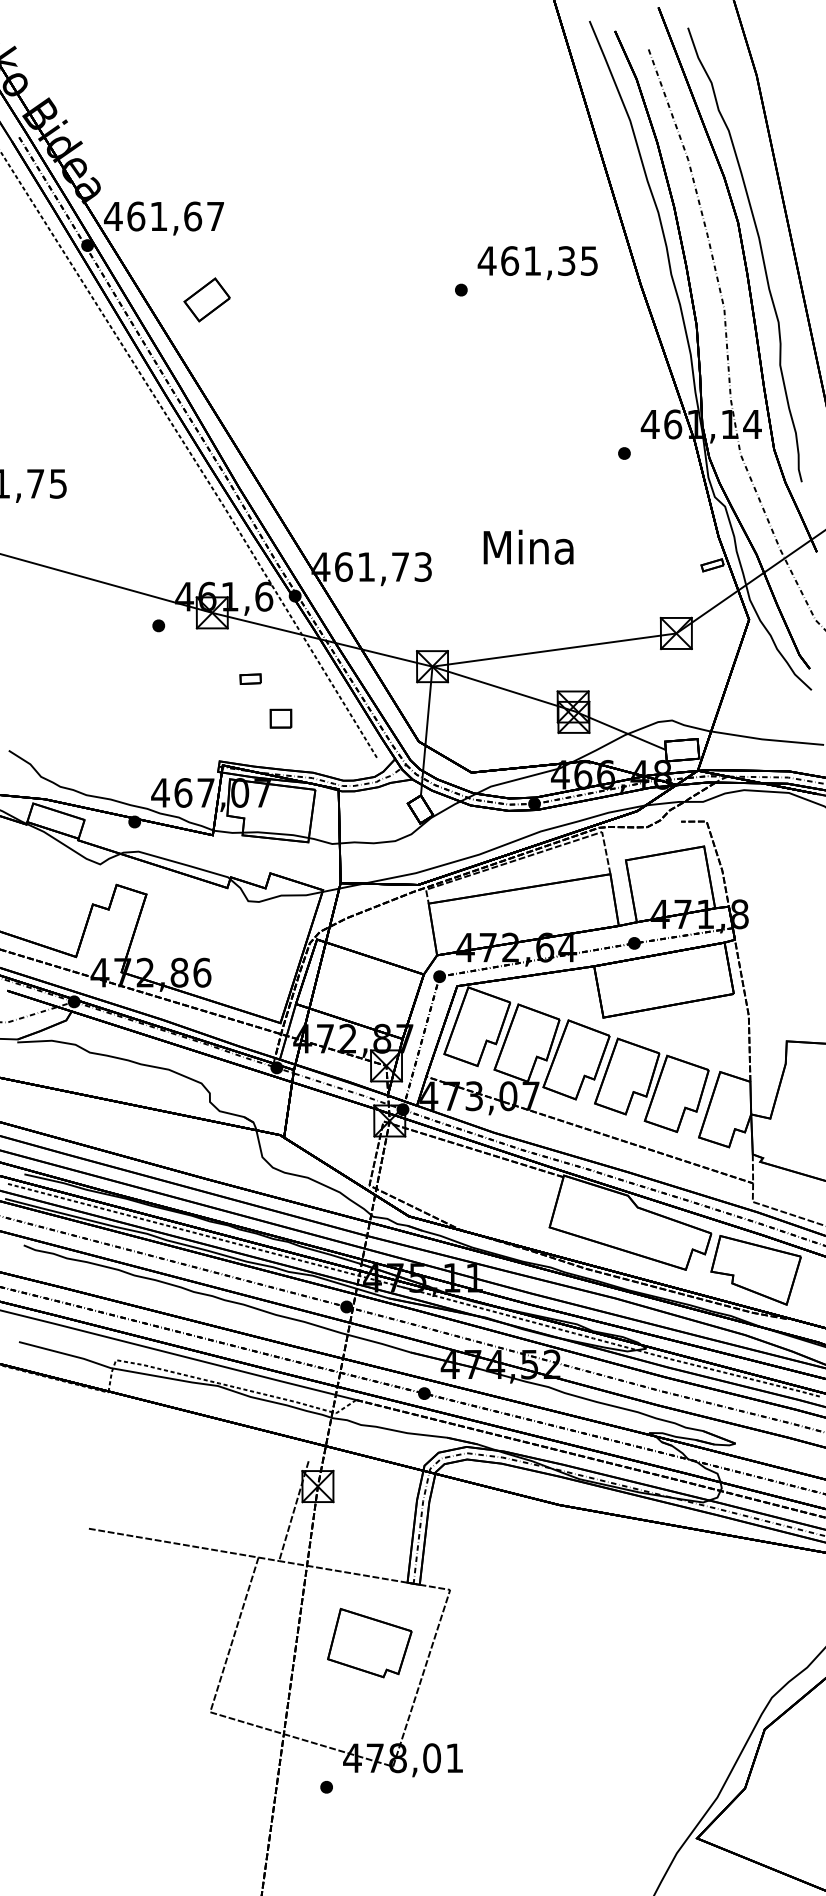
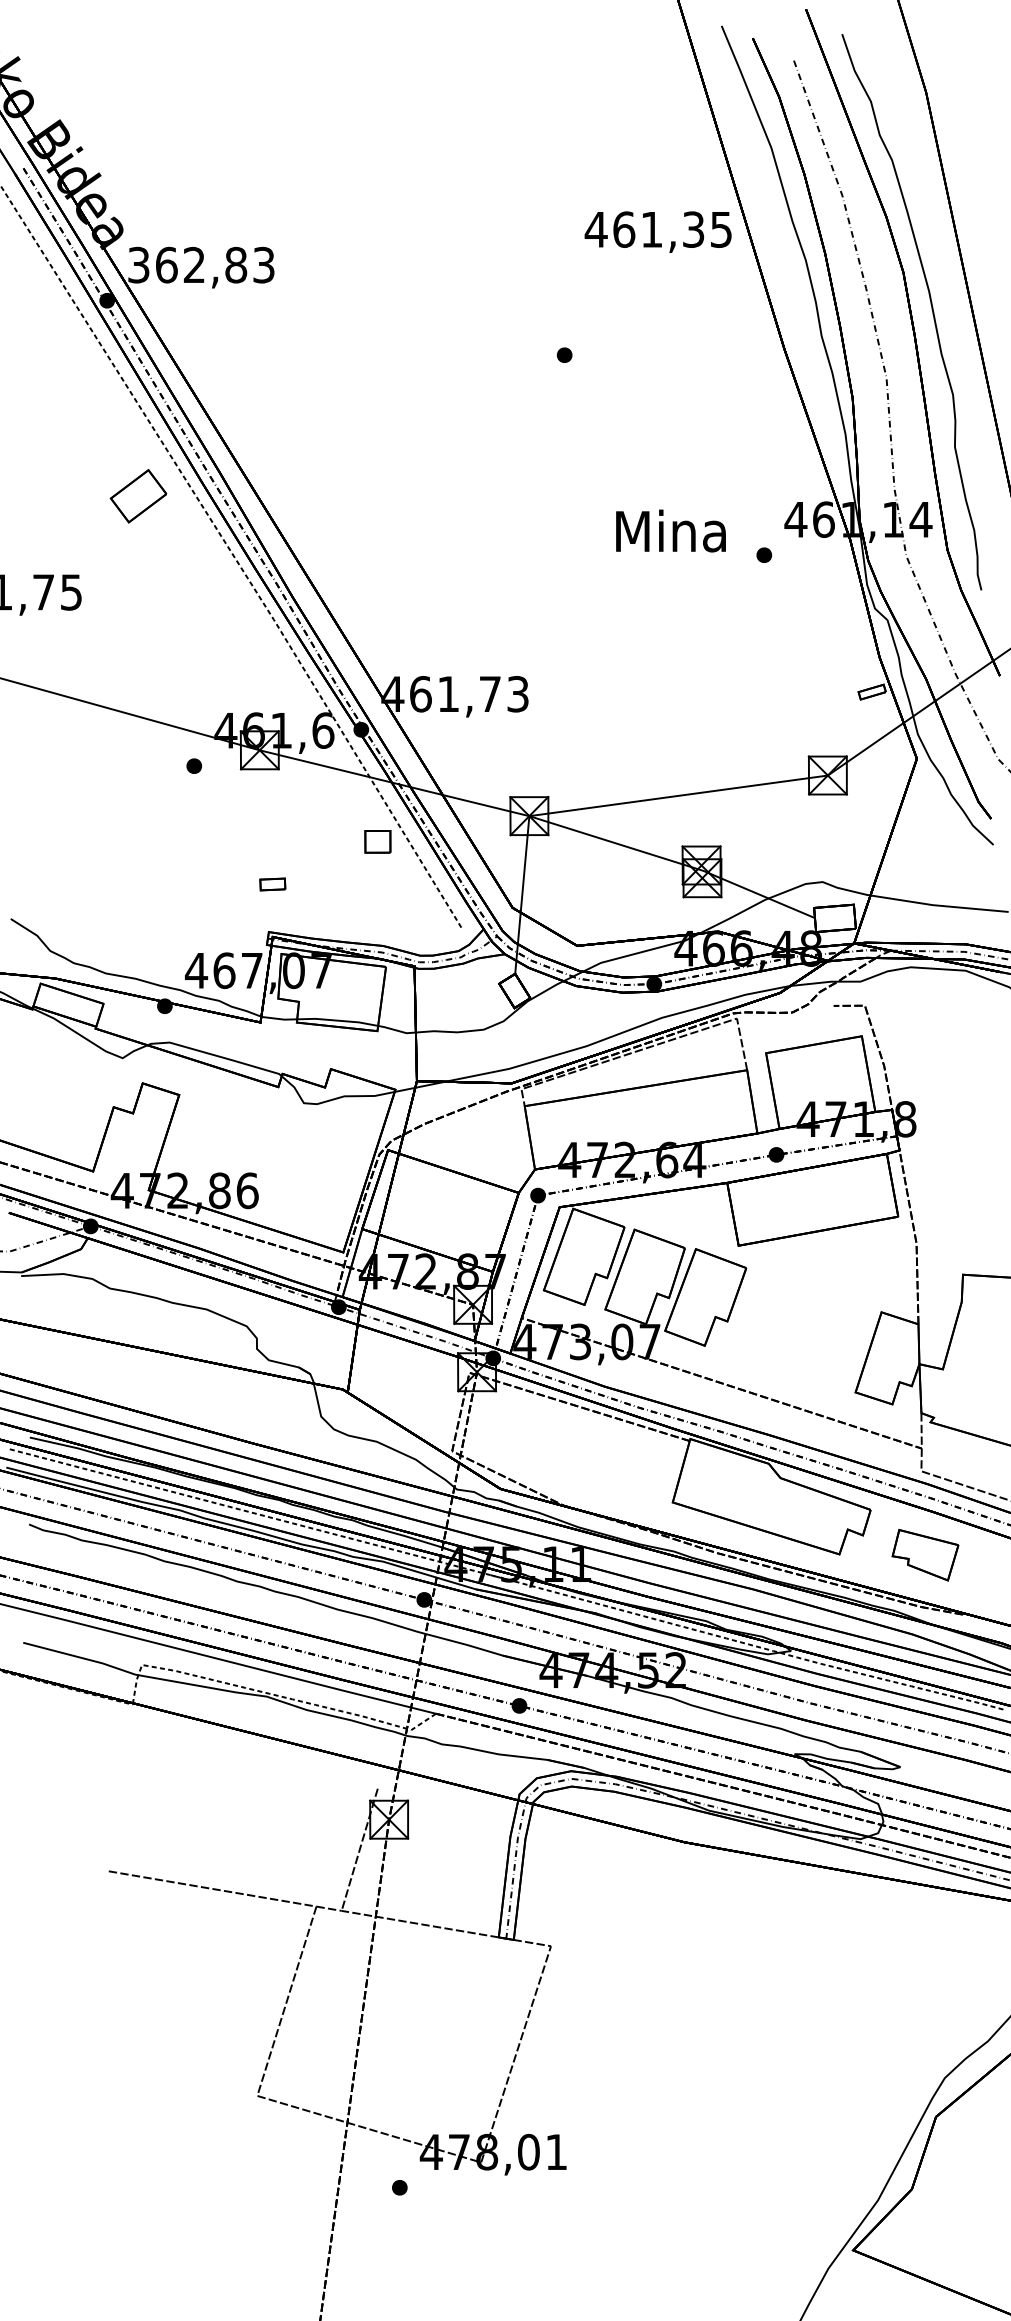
text: (163, 215) -> (200, 264), 461,67 -> 362,83
text: (537, 262) -> (657, 231), moved
part: (207, 300) -> (138, 496), moved
text: (528, 546) -> (670, 530), moved
part: (250, 679) -> (272, 884), moved
part: (280, 718) -> (377, 841), moved
part: (651, 1085) -> (797, 1328), removed
part: (756, 1270) -> (925, 1555), size x0.6
part: (369, 1643) -> (452, 2011), removed

